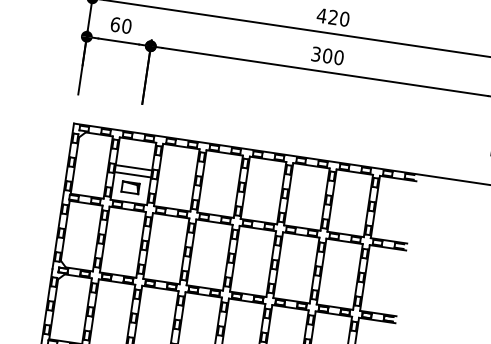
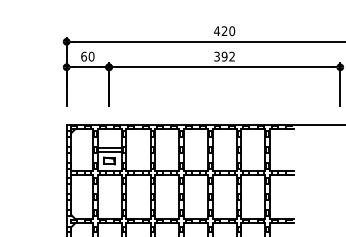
text: (333, 56) -> (228, 56), 300 -> 392

